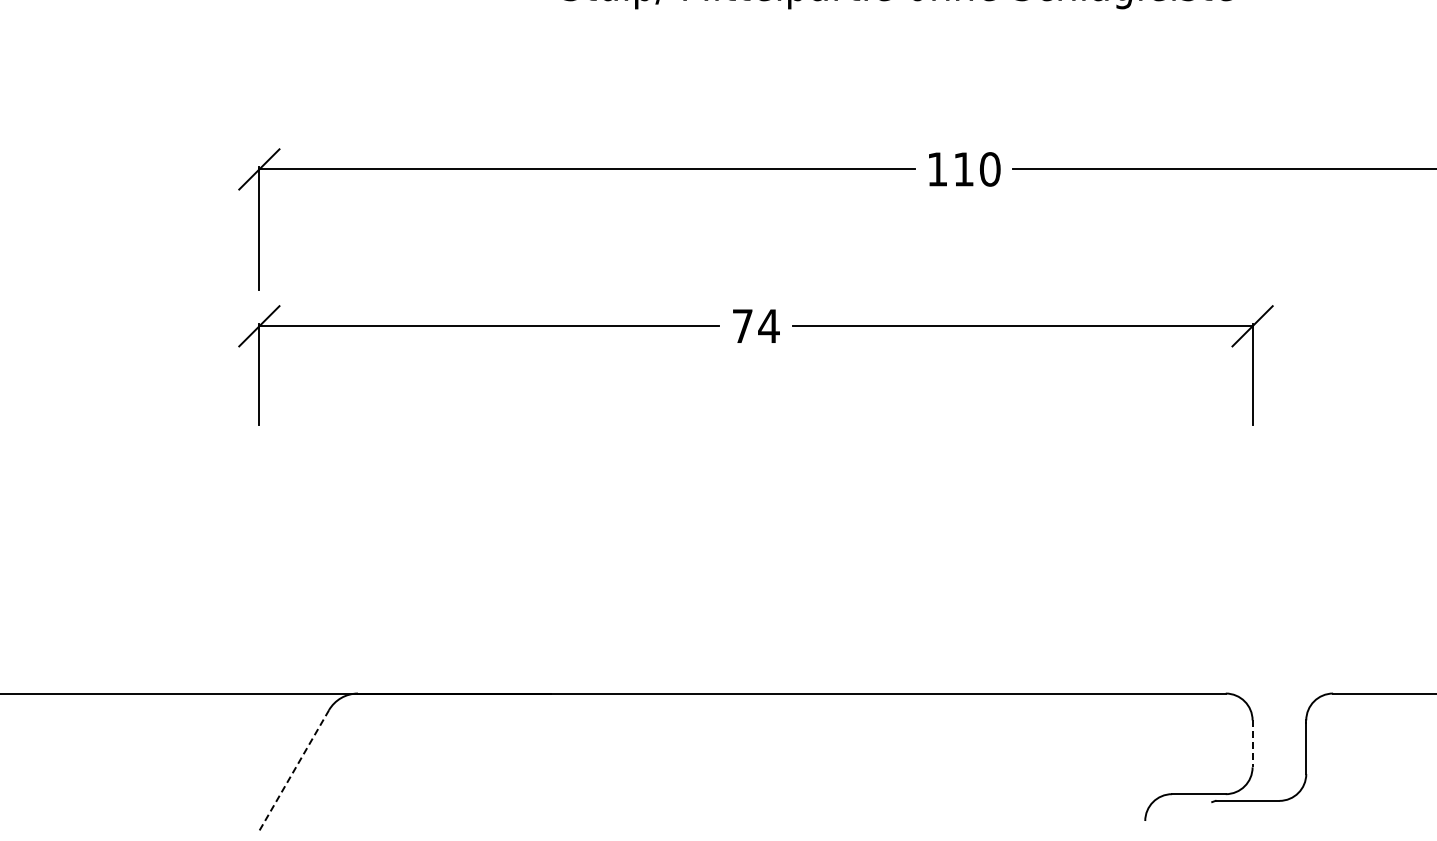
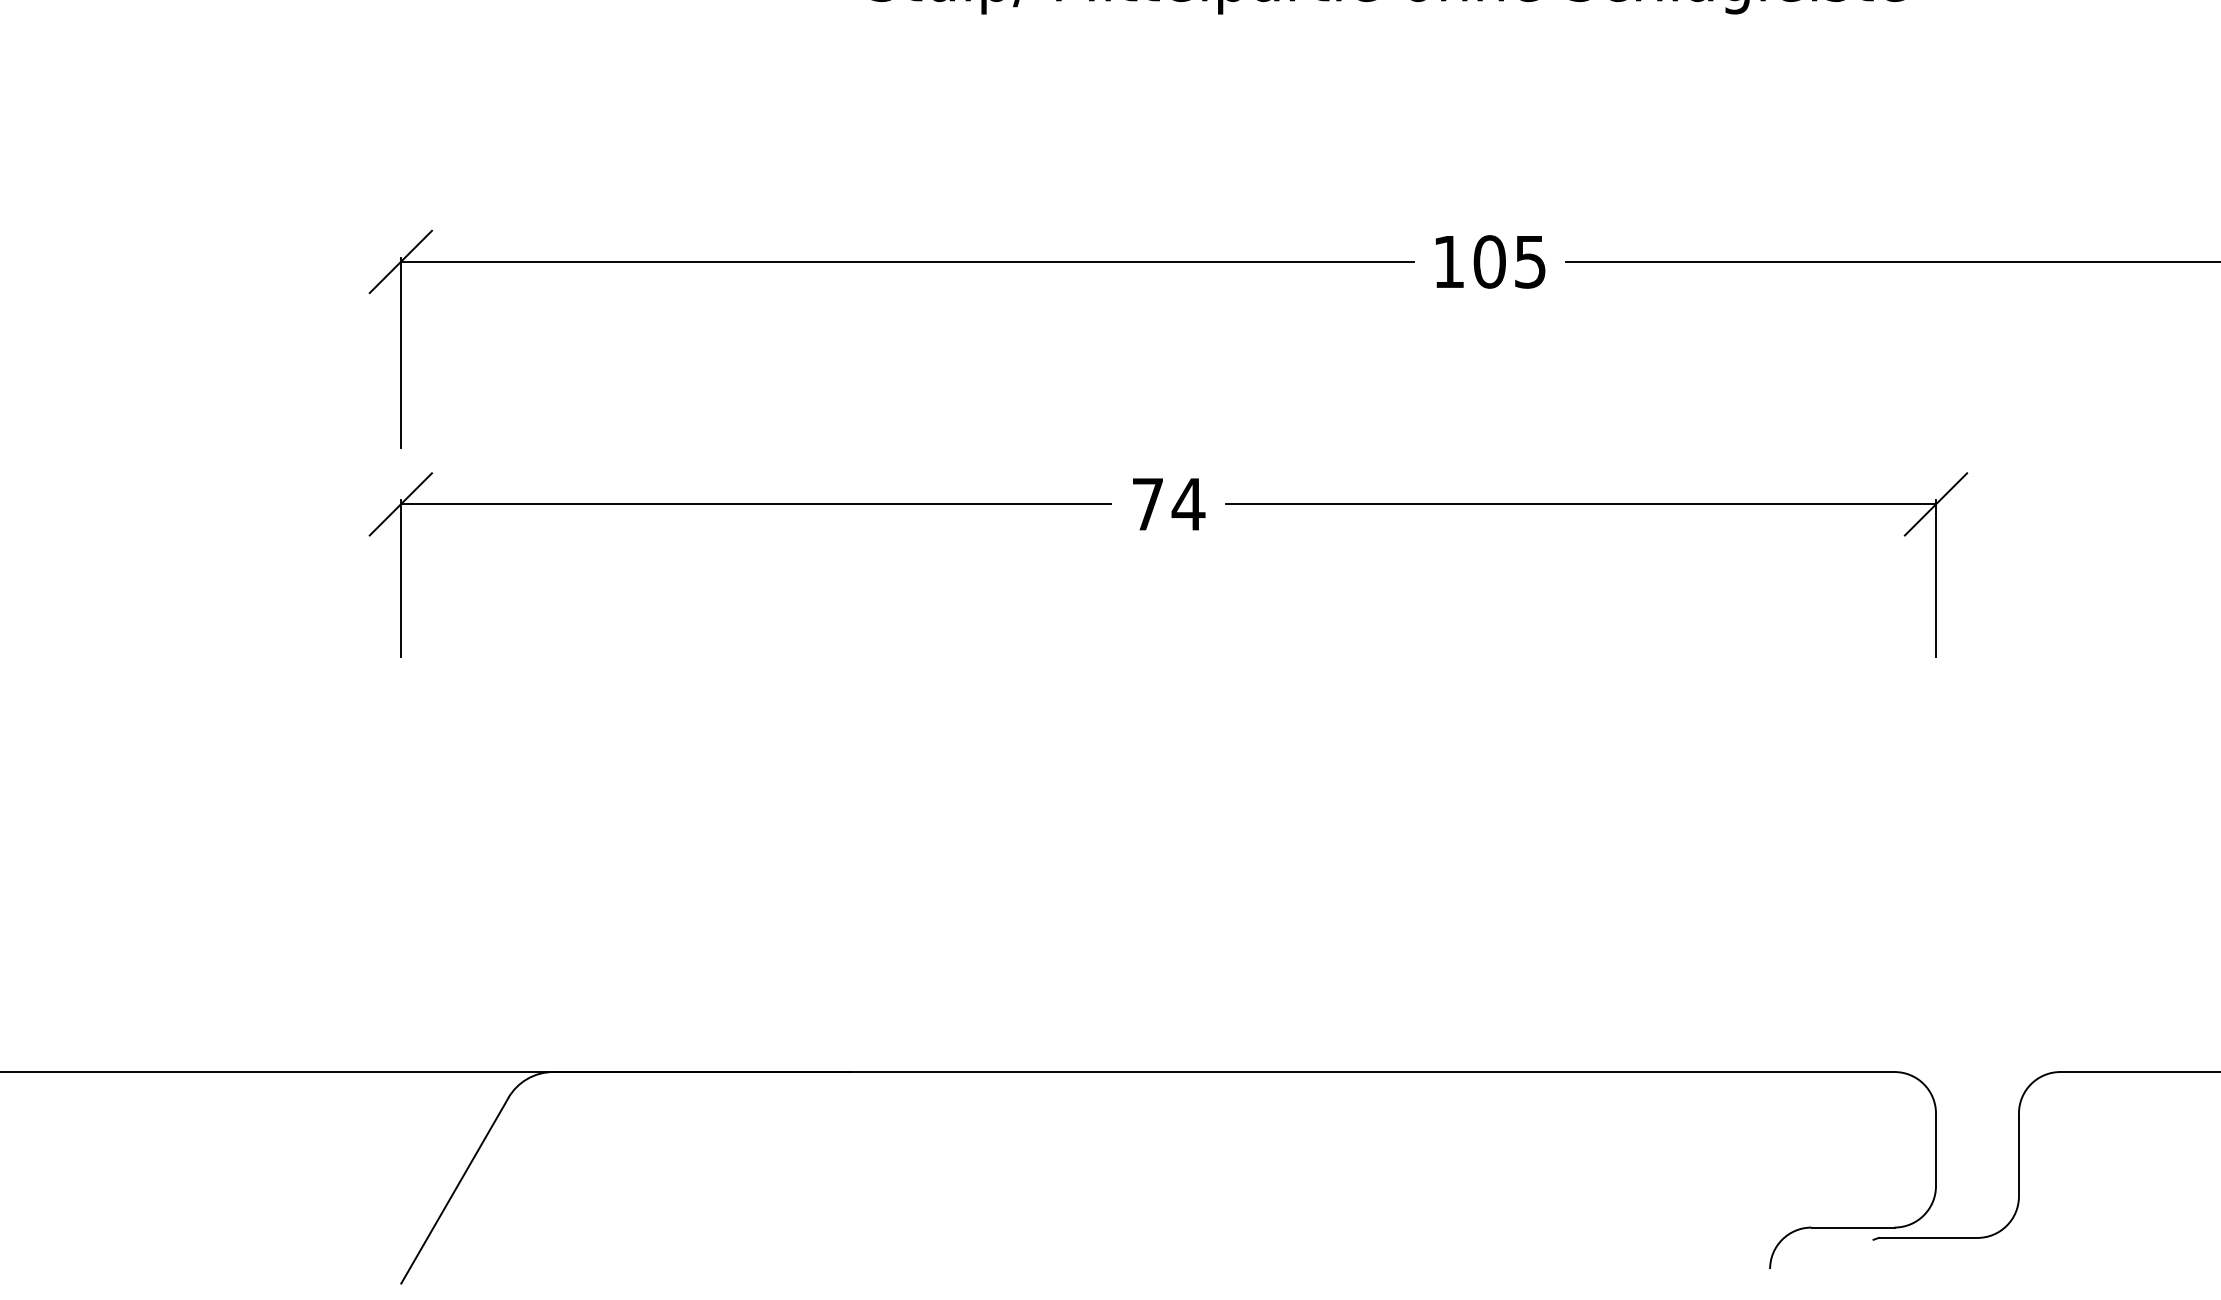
text: (976, 169) -> (1509, 262), 110 -> 105
line: (1252, 744) -> (1935, 1150), dashed -> solid
line: (294, 769) -> (455, 1189), dashed -> solid

